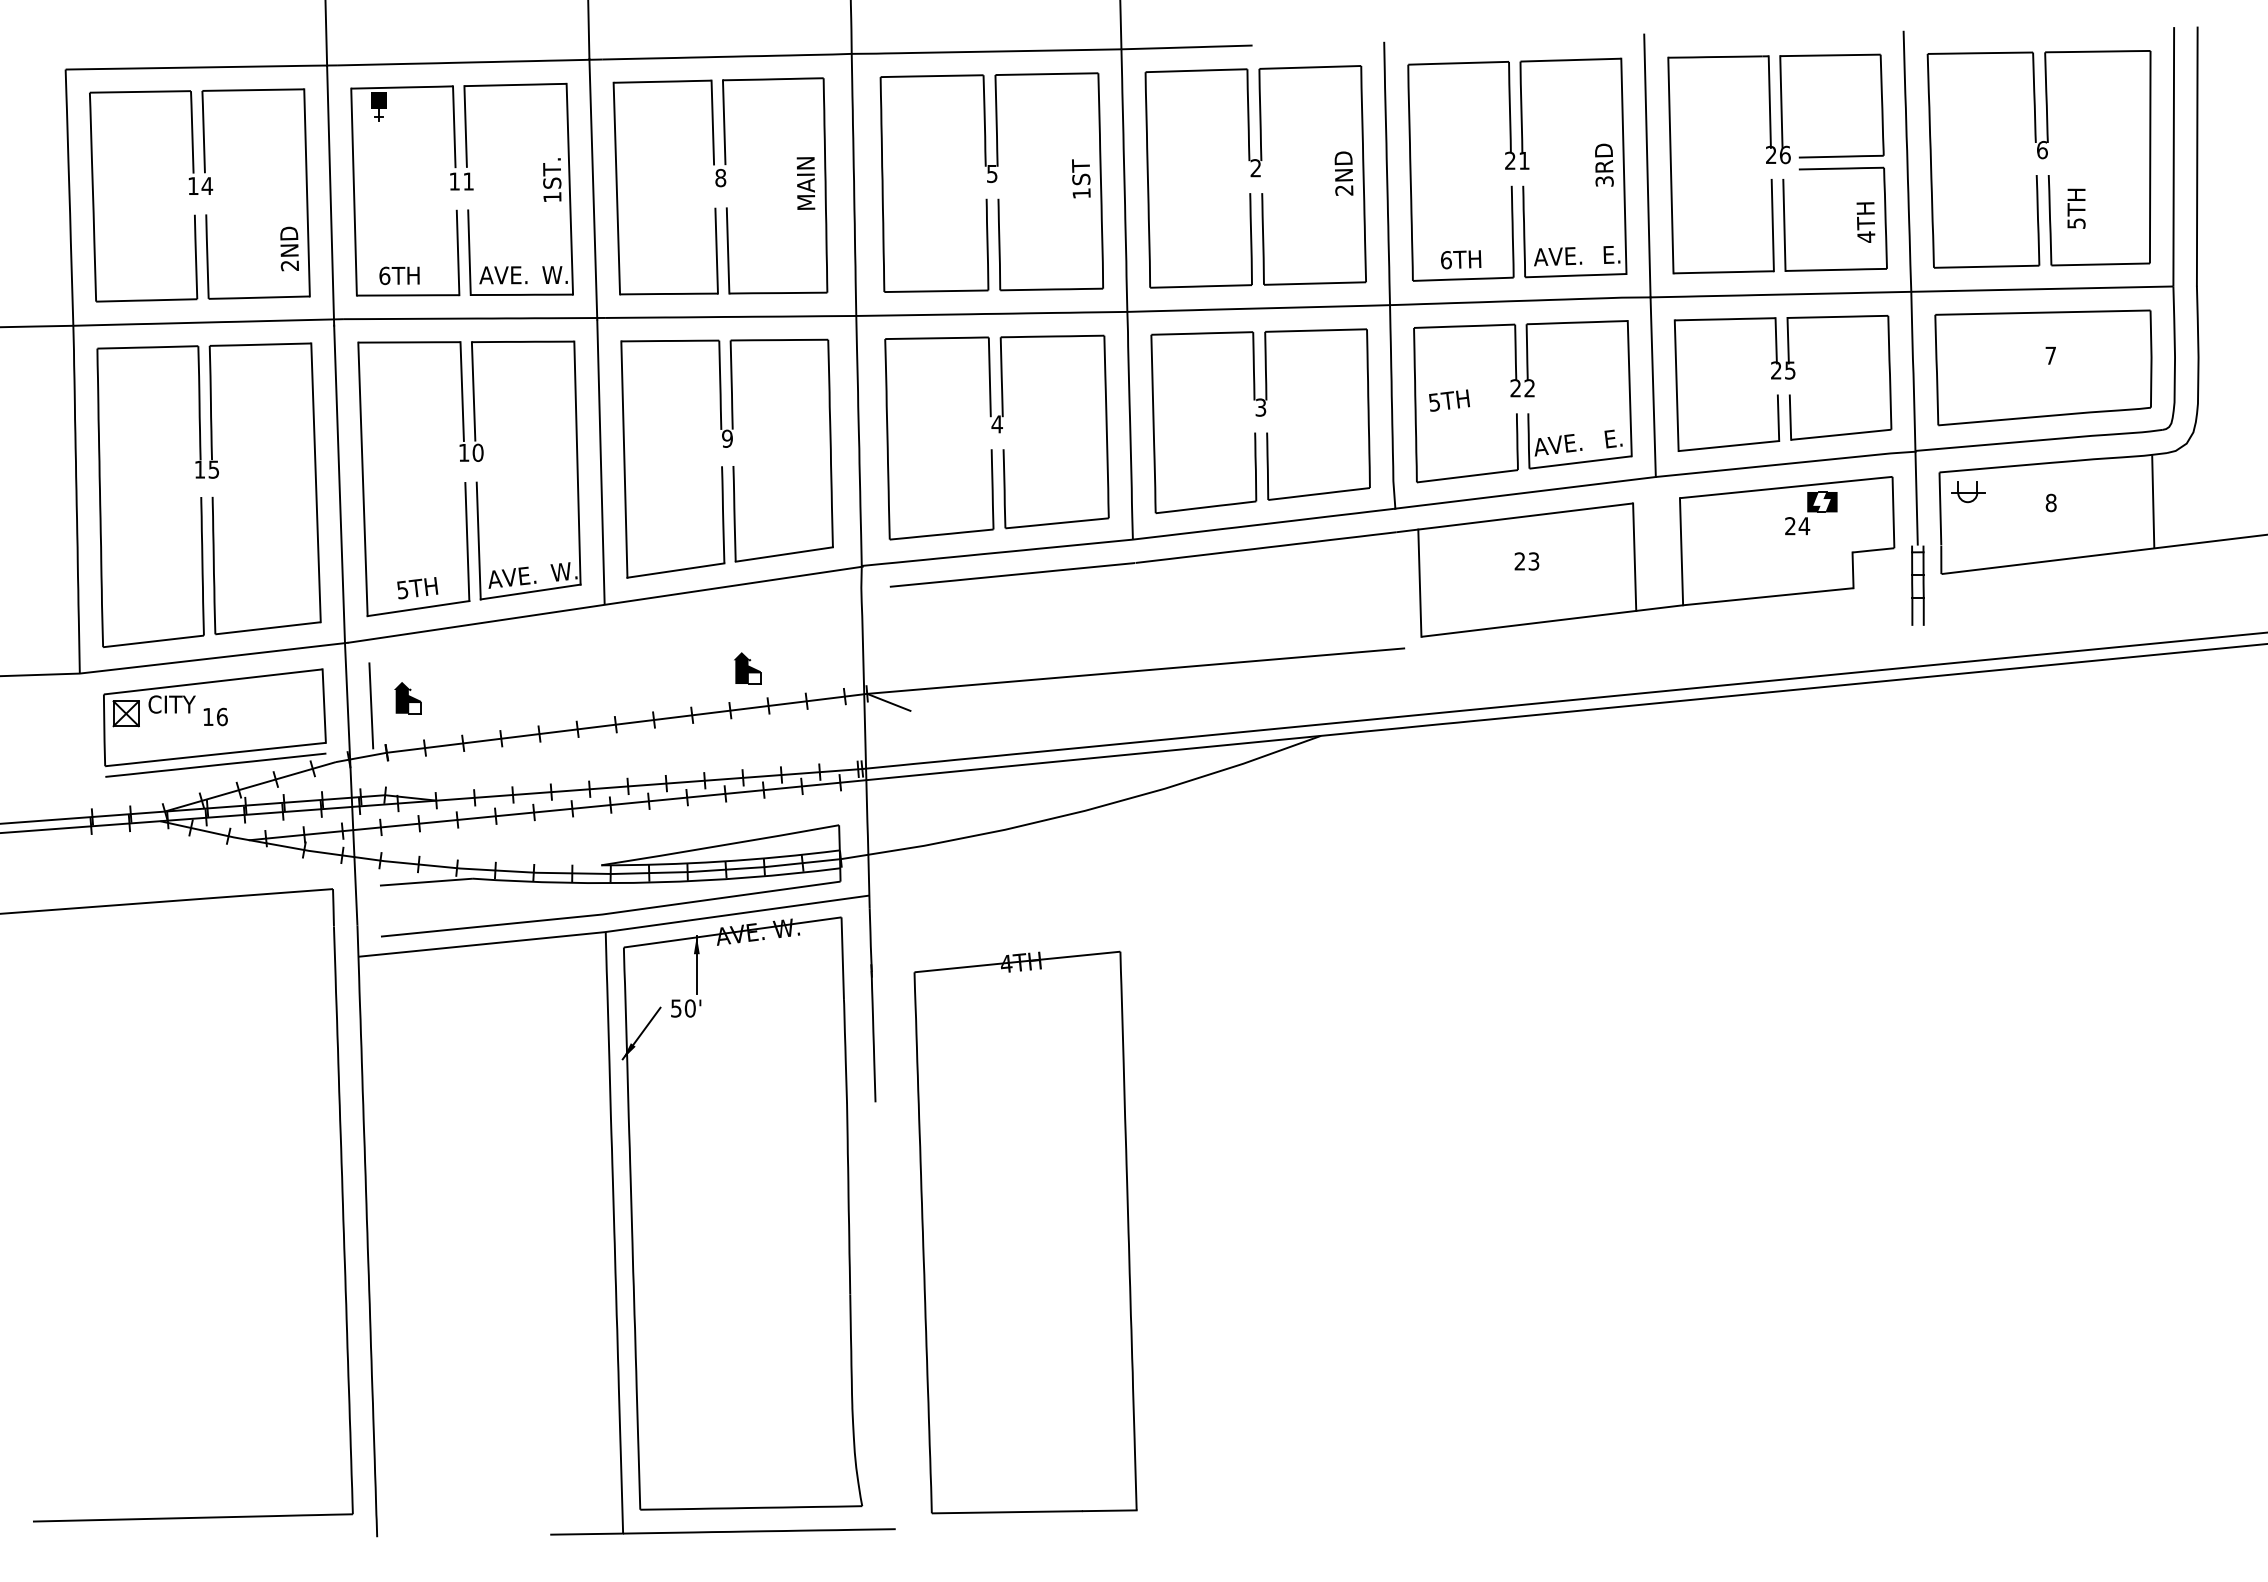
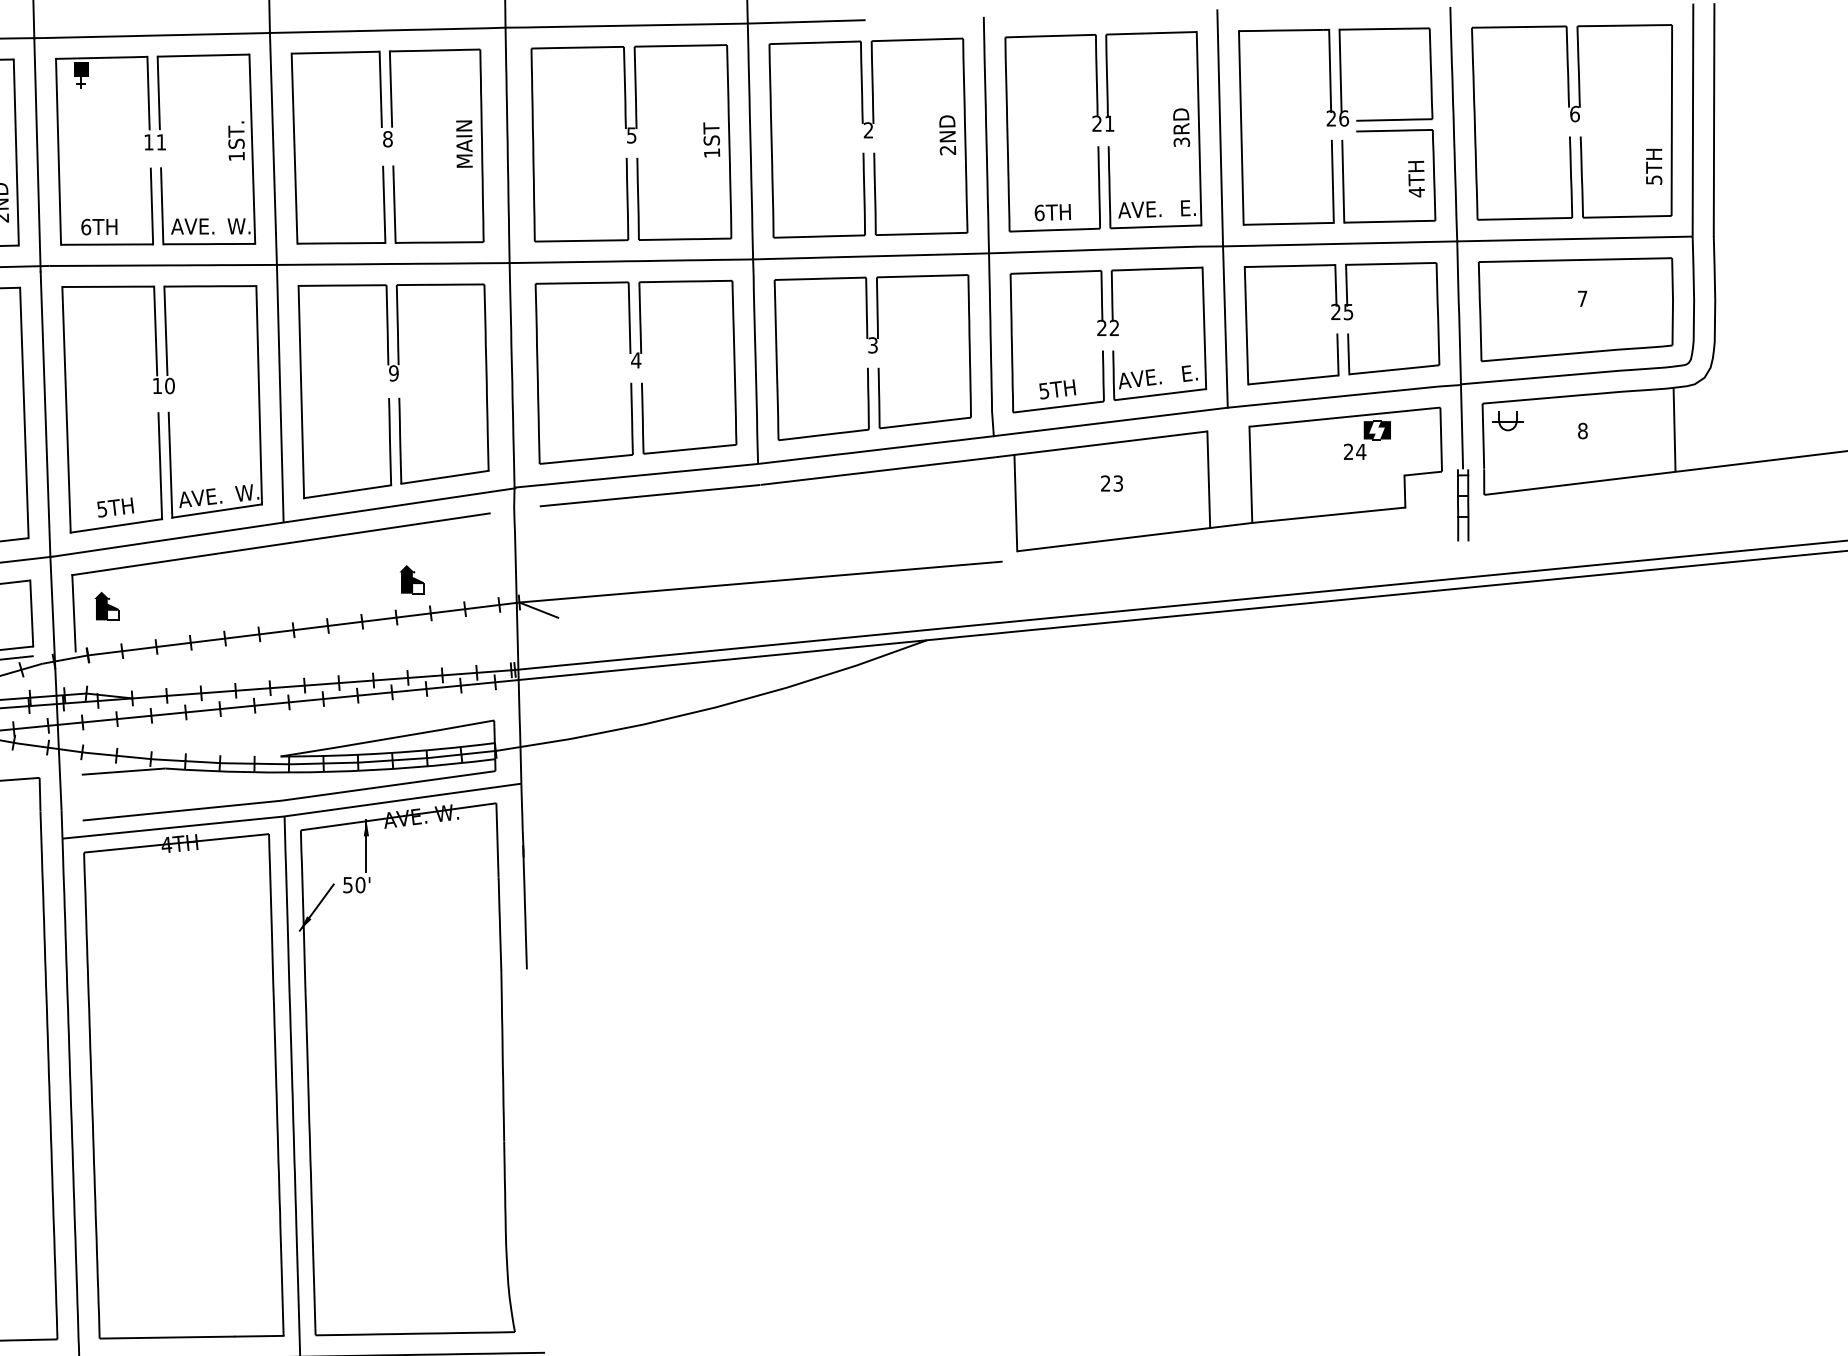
text: (2076, 208) -> (1654, 166), moved
text: (1449, 400) -> (1057, 389), moved
line: (601, 628) -> (280, 543), added
part: (1025, 1232) -> (183, 1086), moved

